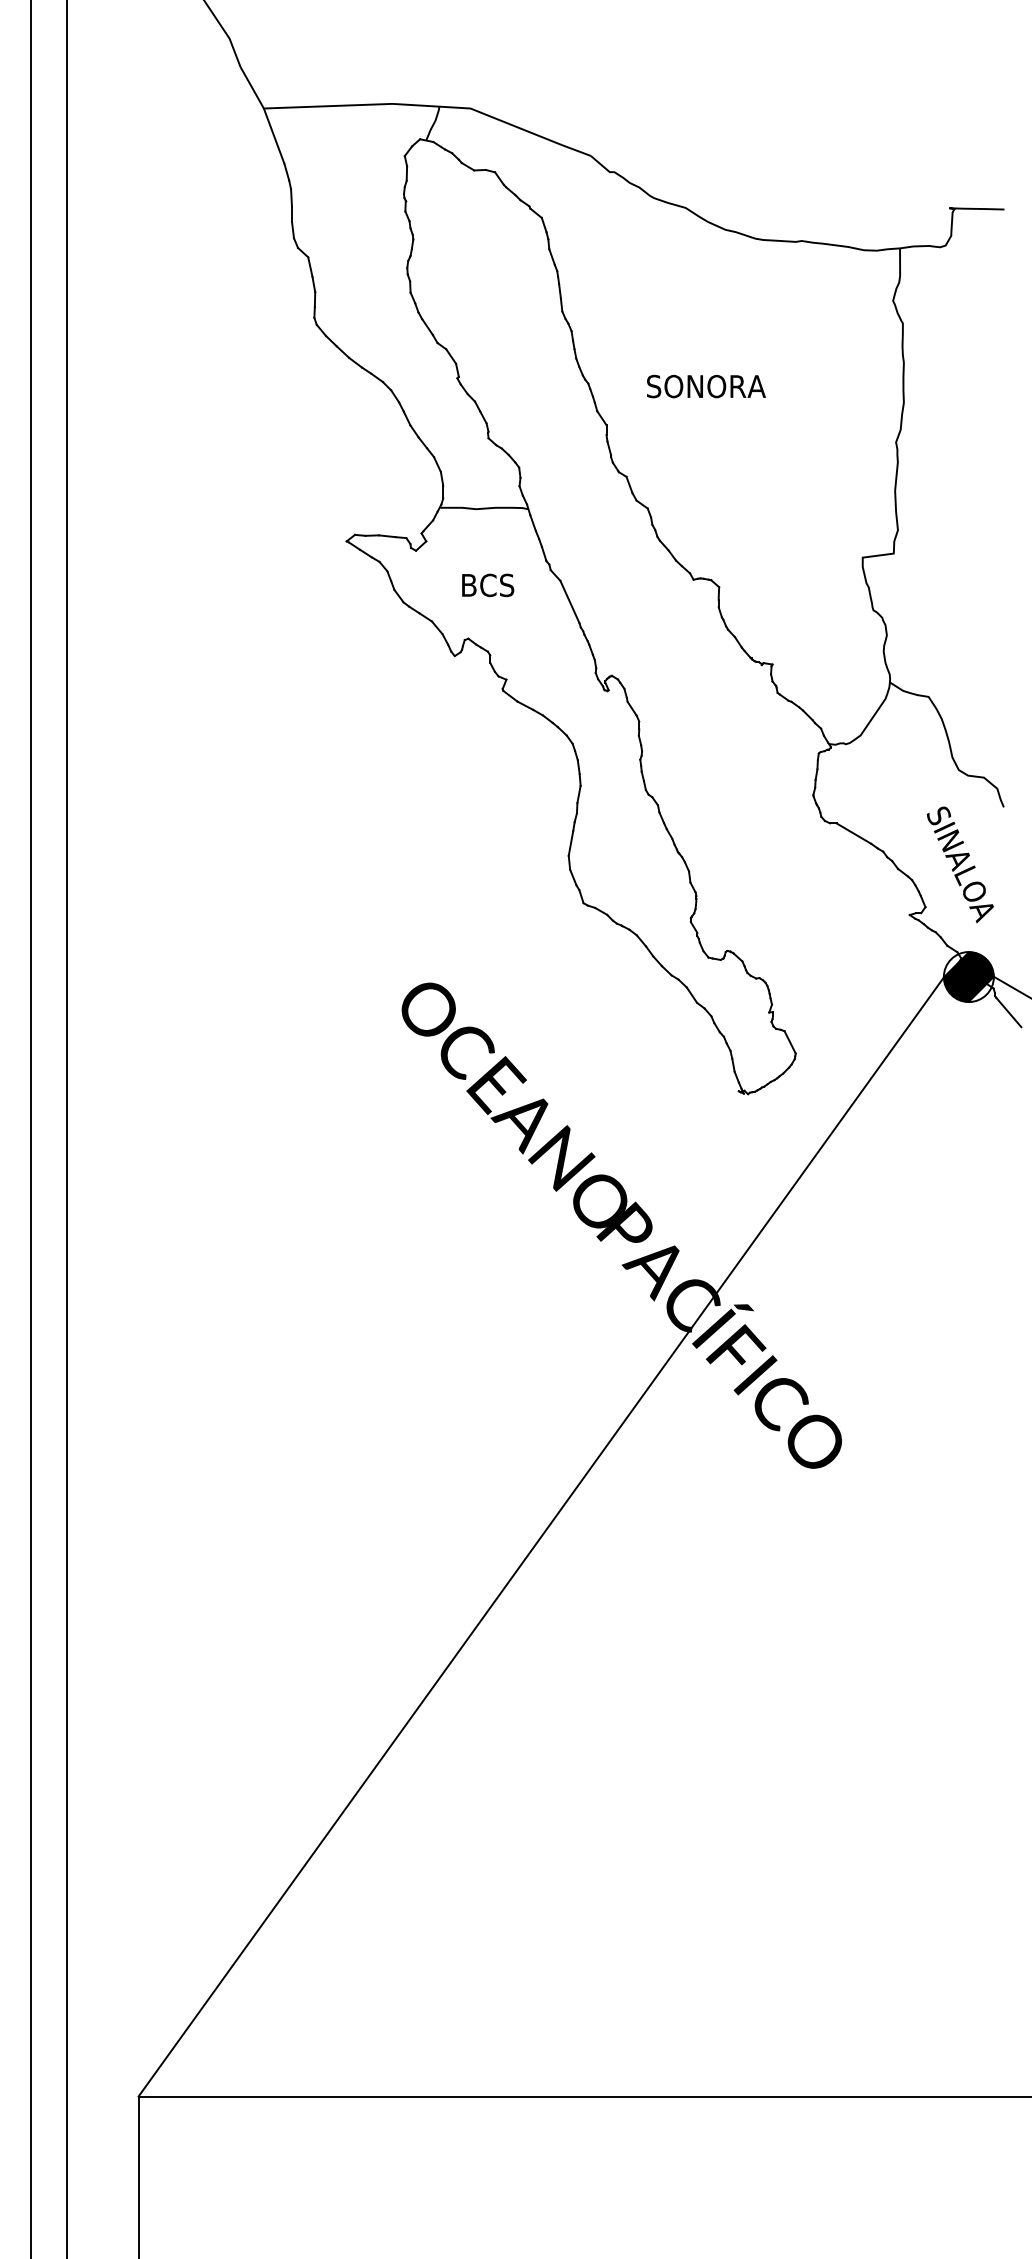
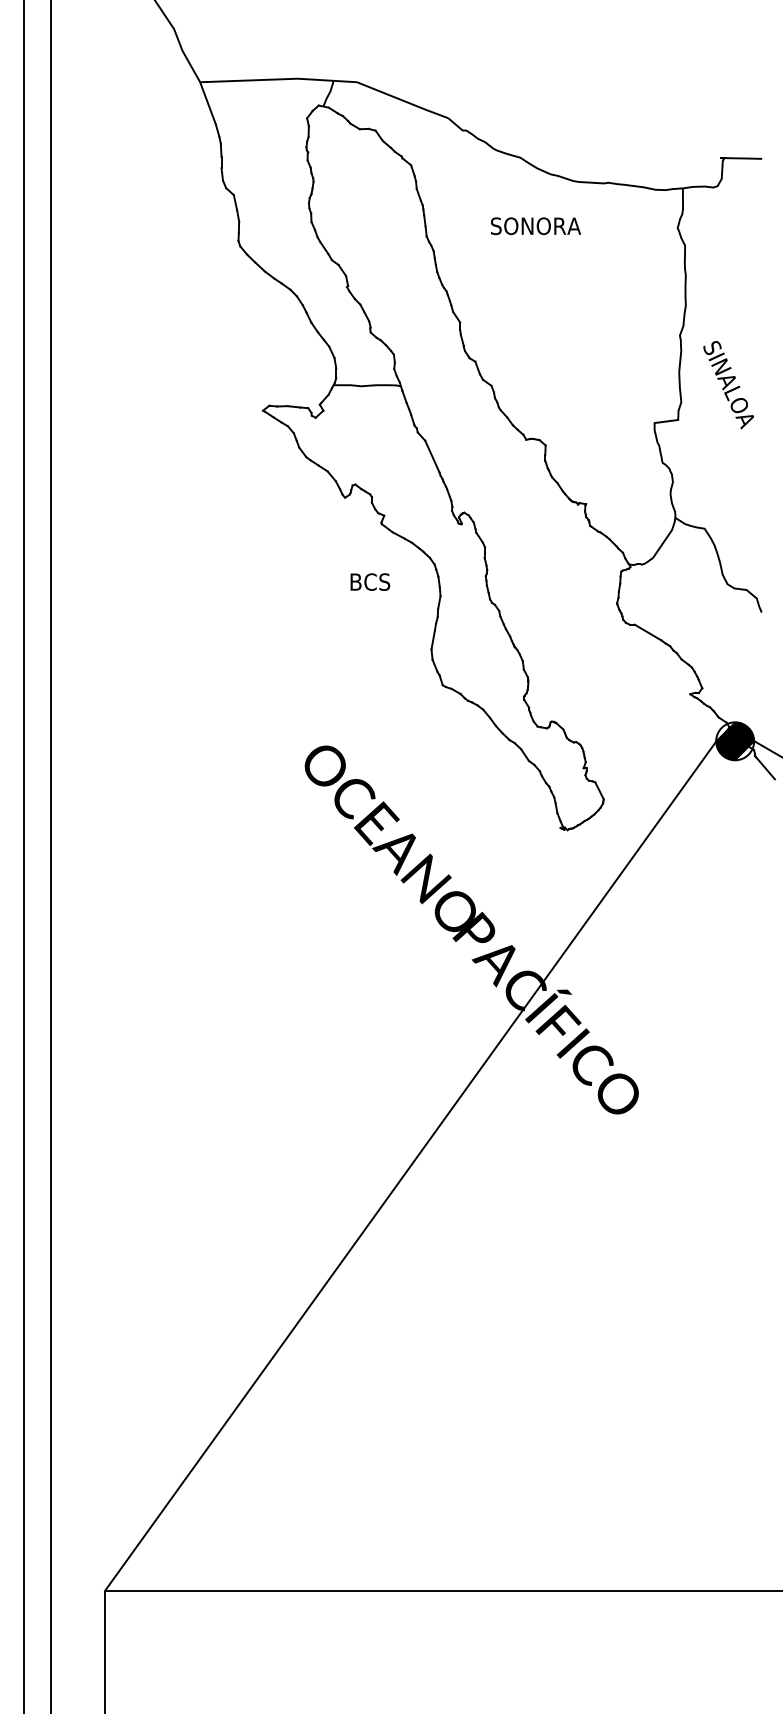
text: (707, 386) -> (536, 226), moved
text: (488, 584) -> (370, 581), moved
text: (960, 865) -> (728, 385), moved

